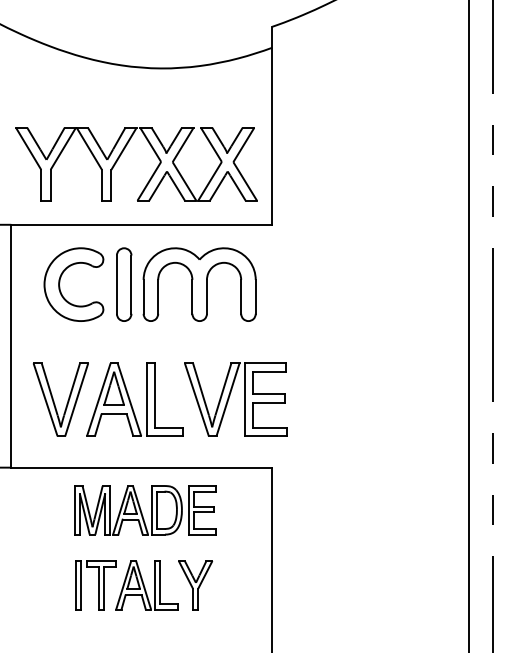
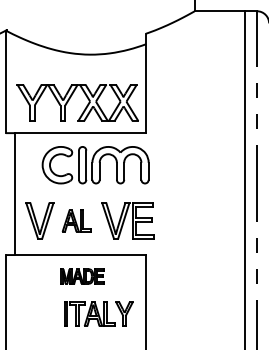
part: (149, 285) -> (95, 165), moved
part: (133, 398) -> (76, 220), size x0.6
part: (145, 510) -> (82, 276), size x0.6
part: (143, 584) -> (98, 313), moved

